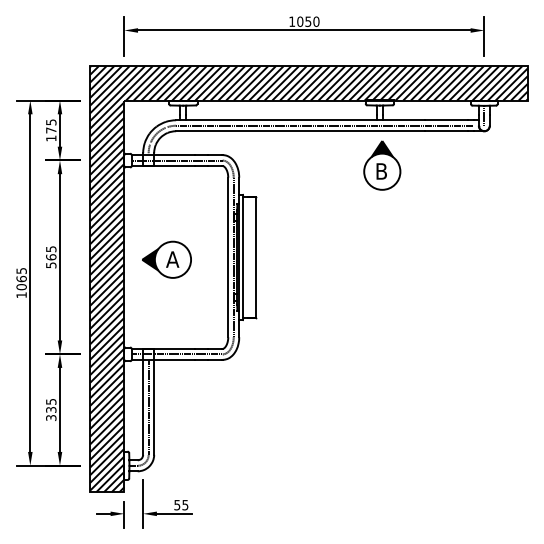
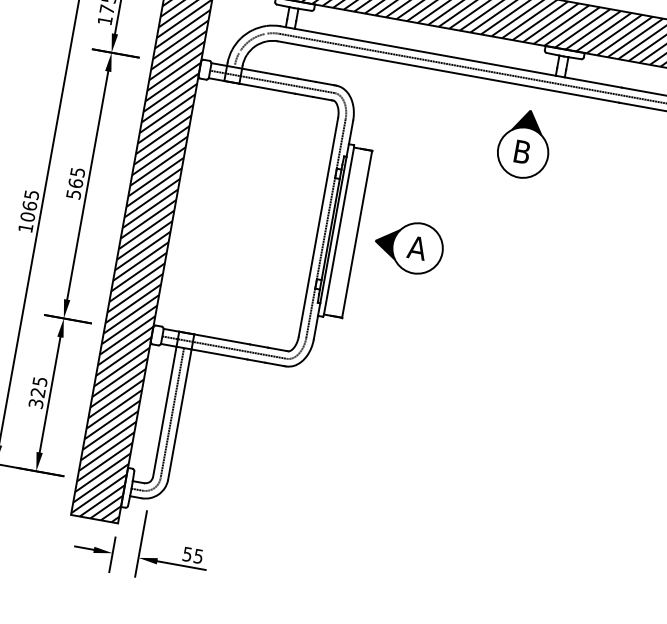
part: (382, 165) -> (524, 144), moved
part: (166, 259) -> (408, 246), moved
text: (51, 409) -> (38, 392), 335 -> 325

